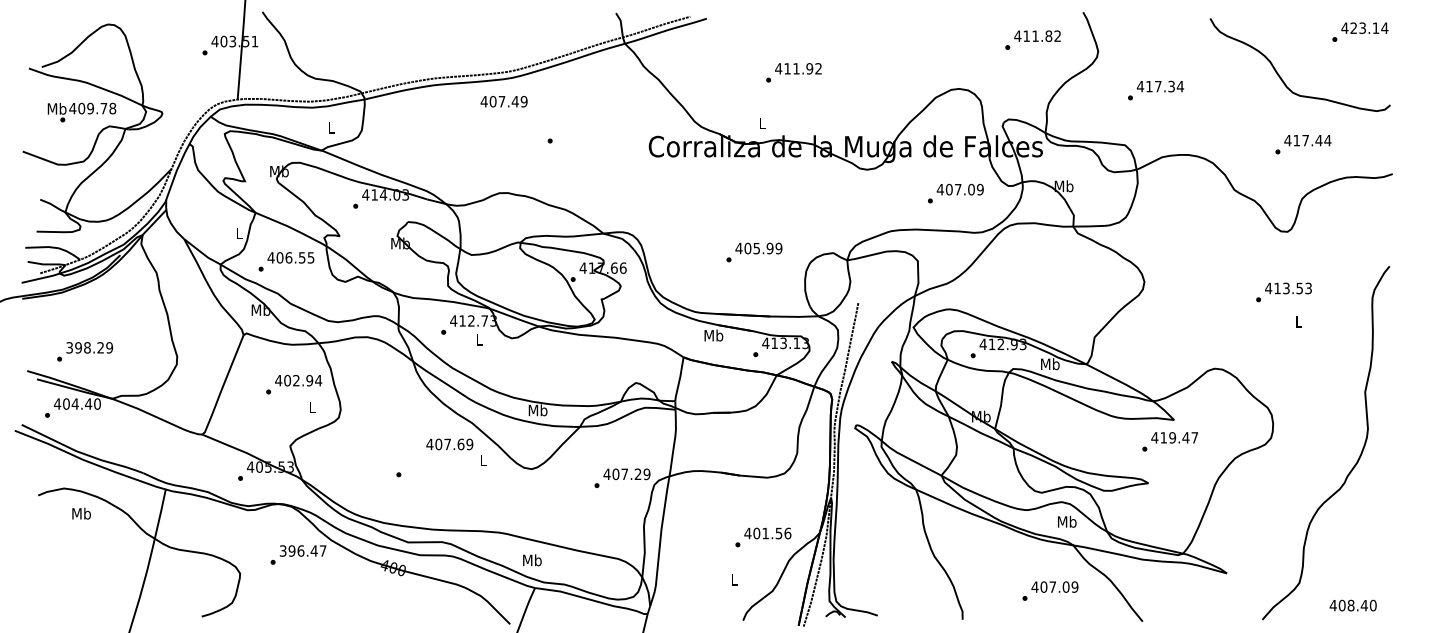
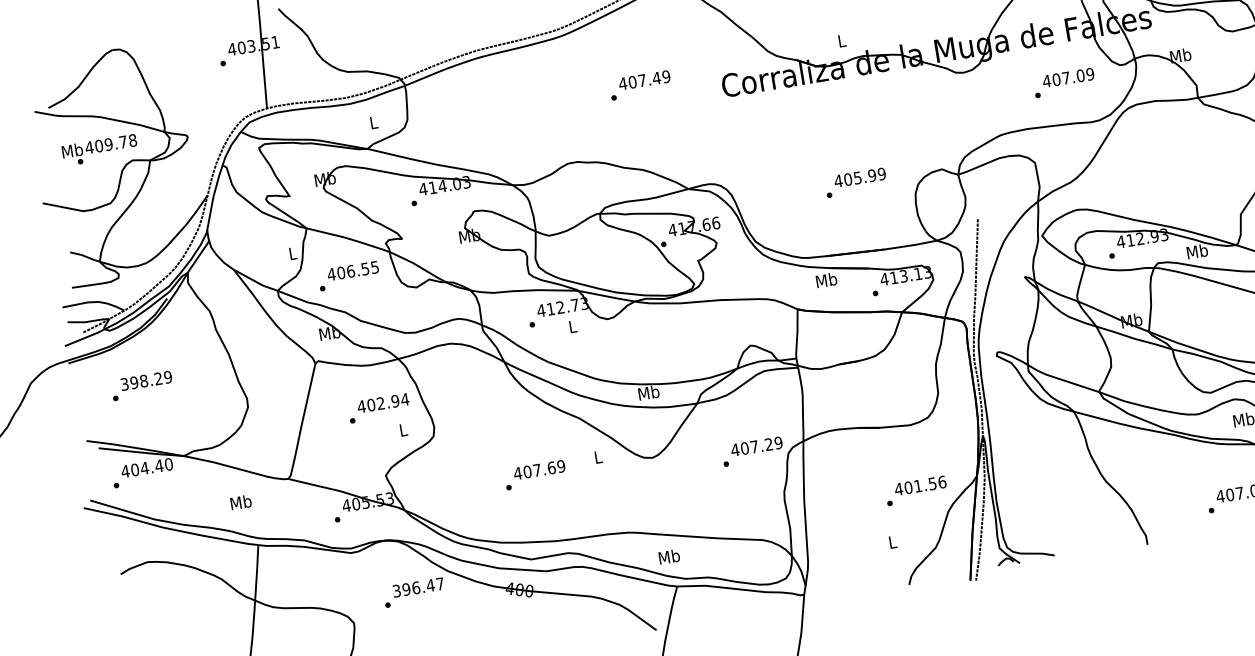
text: (503, 101) -> (643, 80), moved
text: (85, 351) -> (142, 385), moved
text: (449, 444) -> (539, 470), moved
text: (81, 513) -> (240, 502), moved

